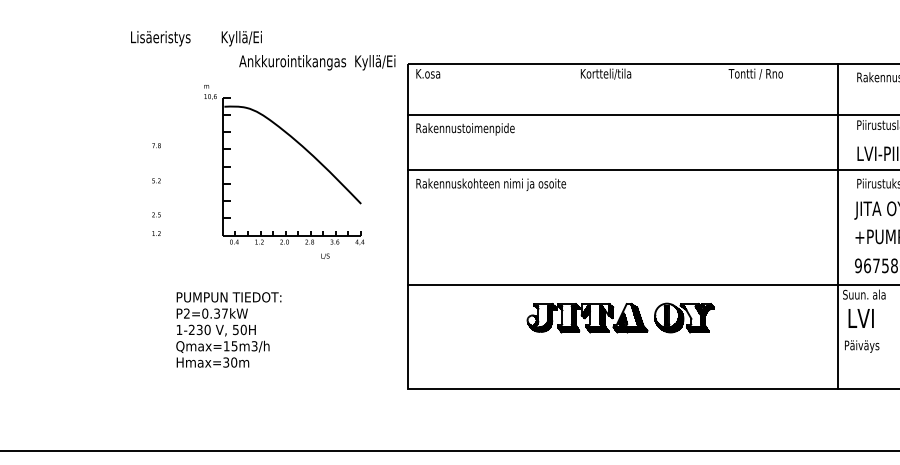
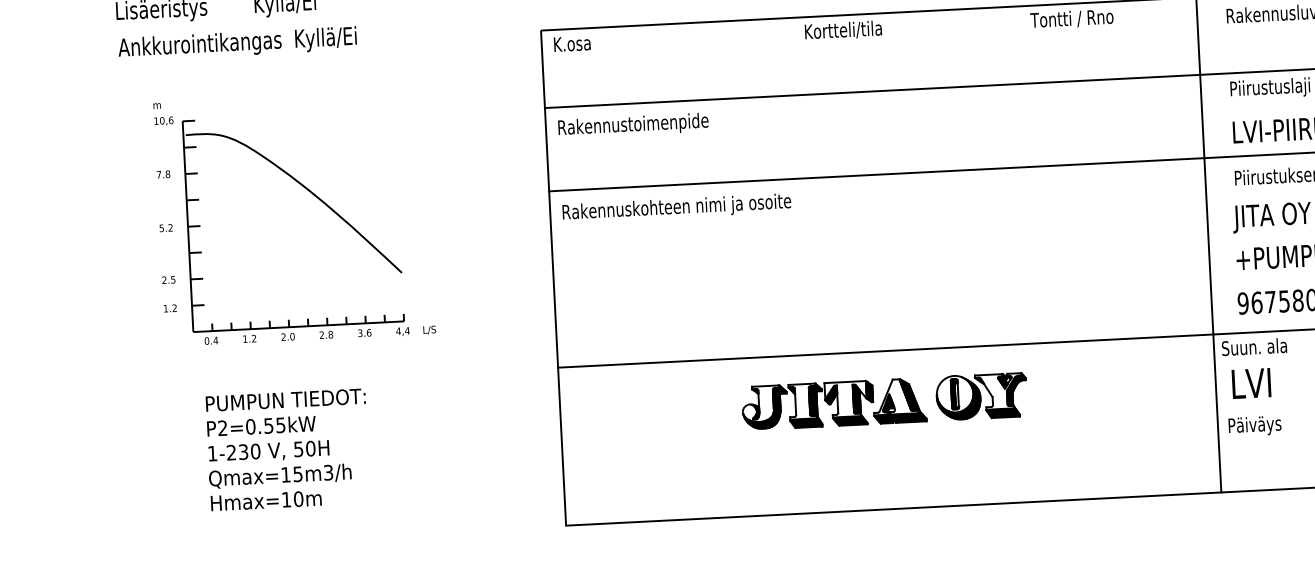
text: (317, 62) -> (237, 43), moved
part: (298, 144) -> (301, 187), moved
text: (220, 313) -> (274, 425), P2=0.37kW -> P2=0.55kW
text: (226, 362) -> (286, 499), Hmax=30m -> Hmax=10m

